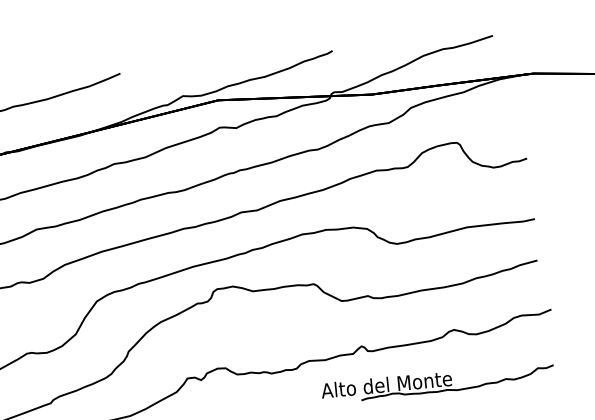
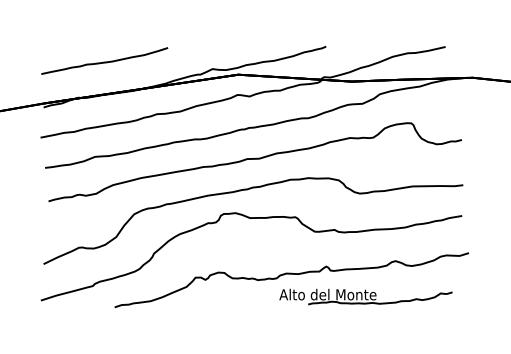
part: (437, 382) -> (365, 296), moved

